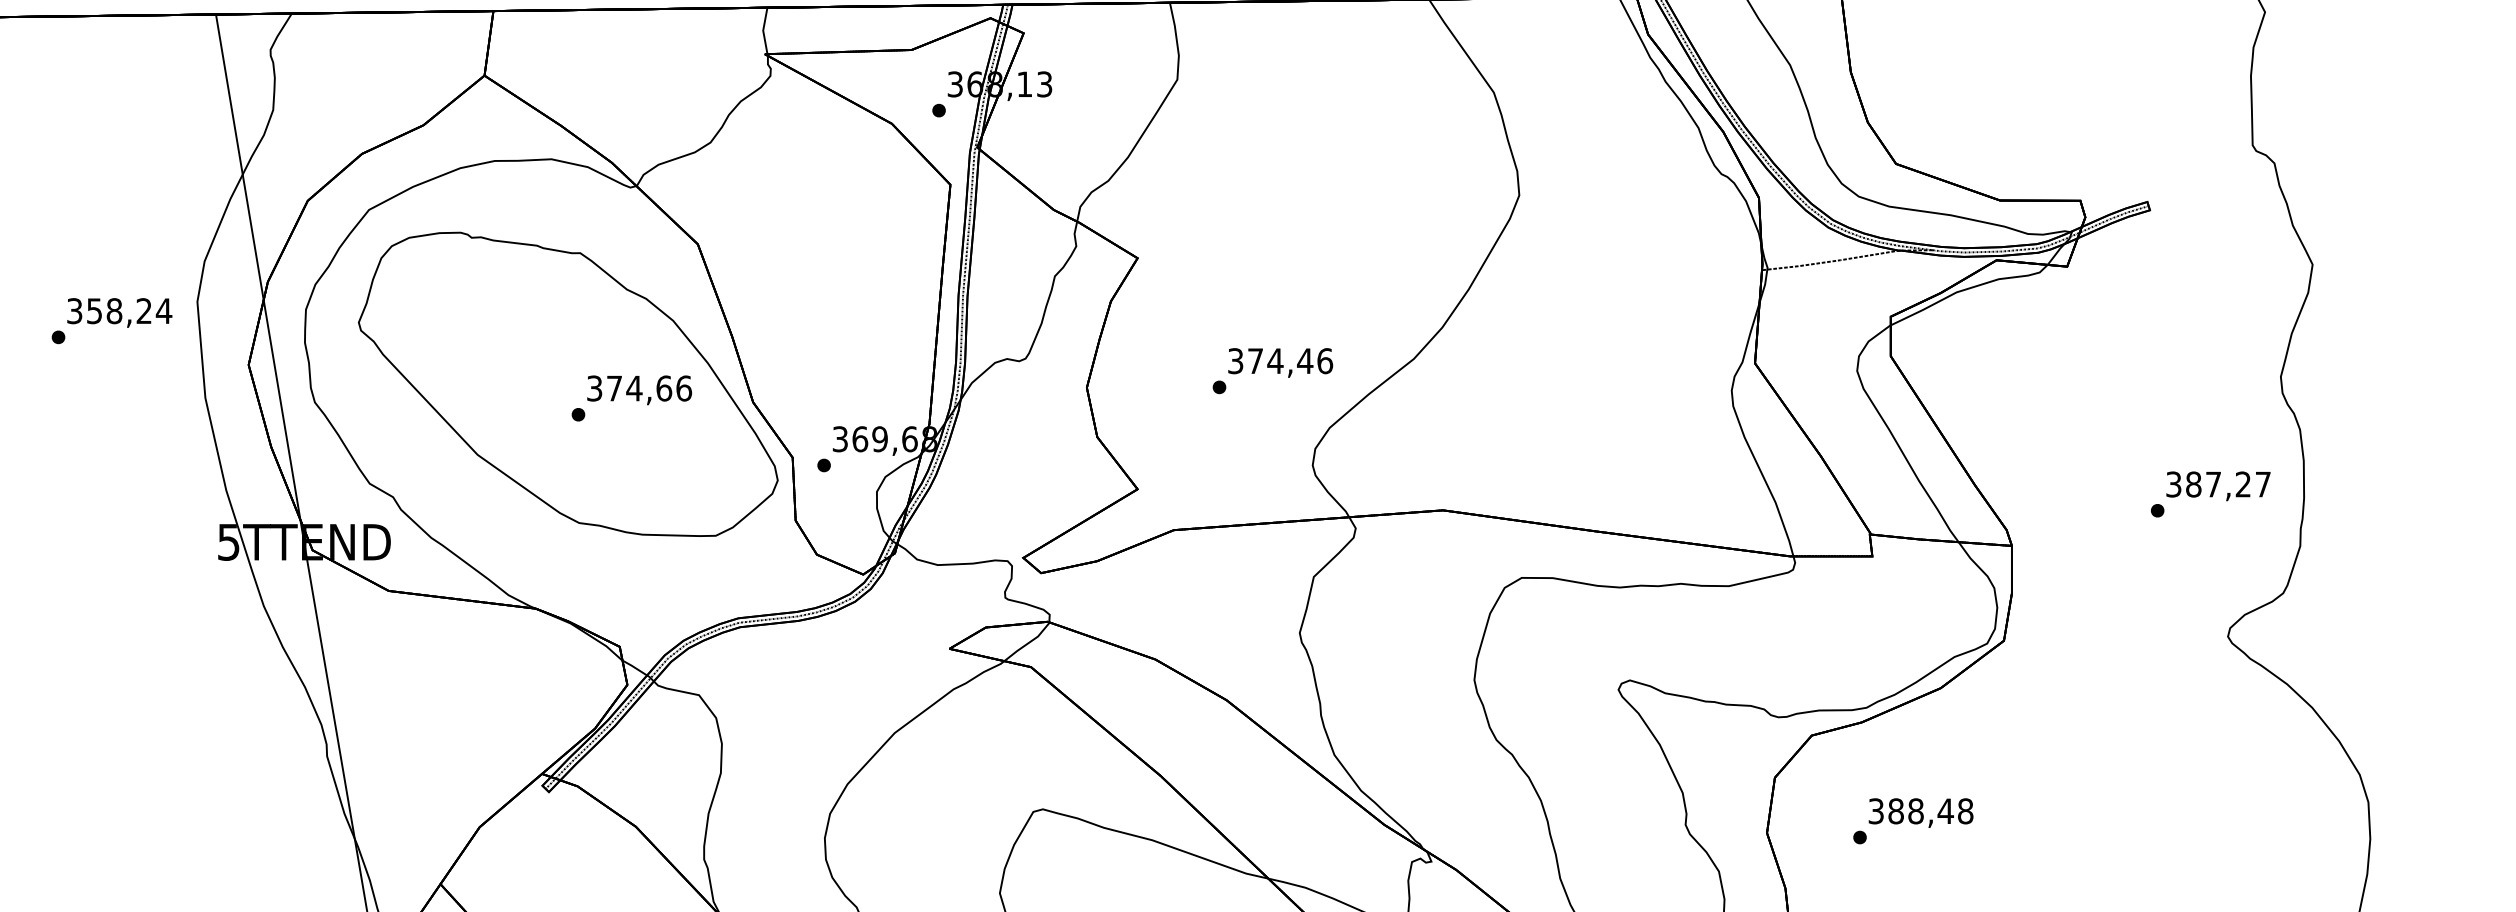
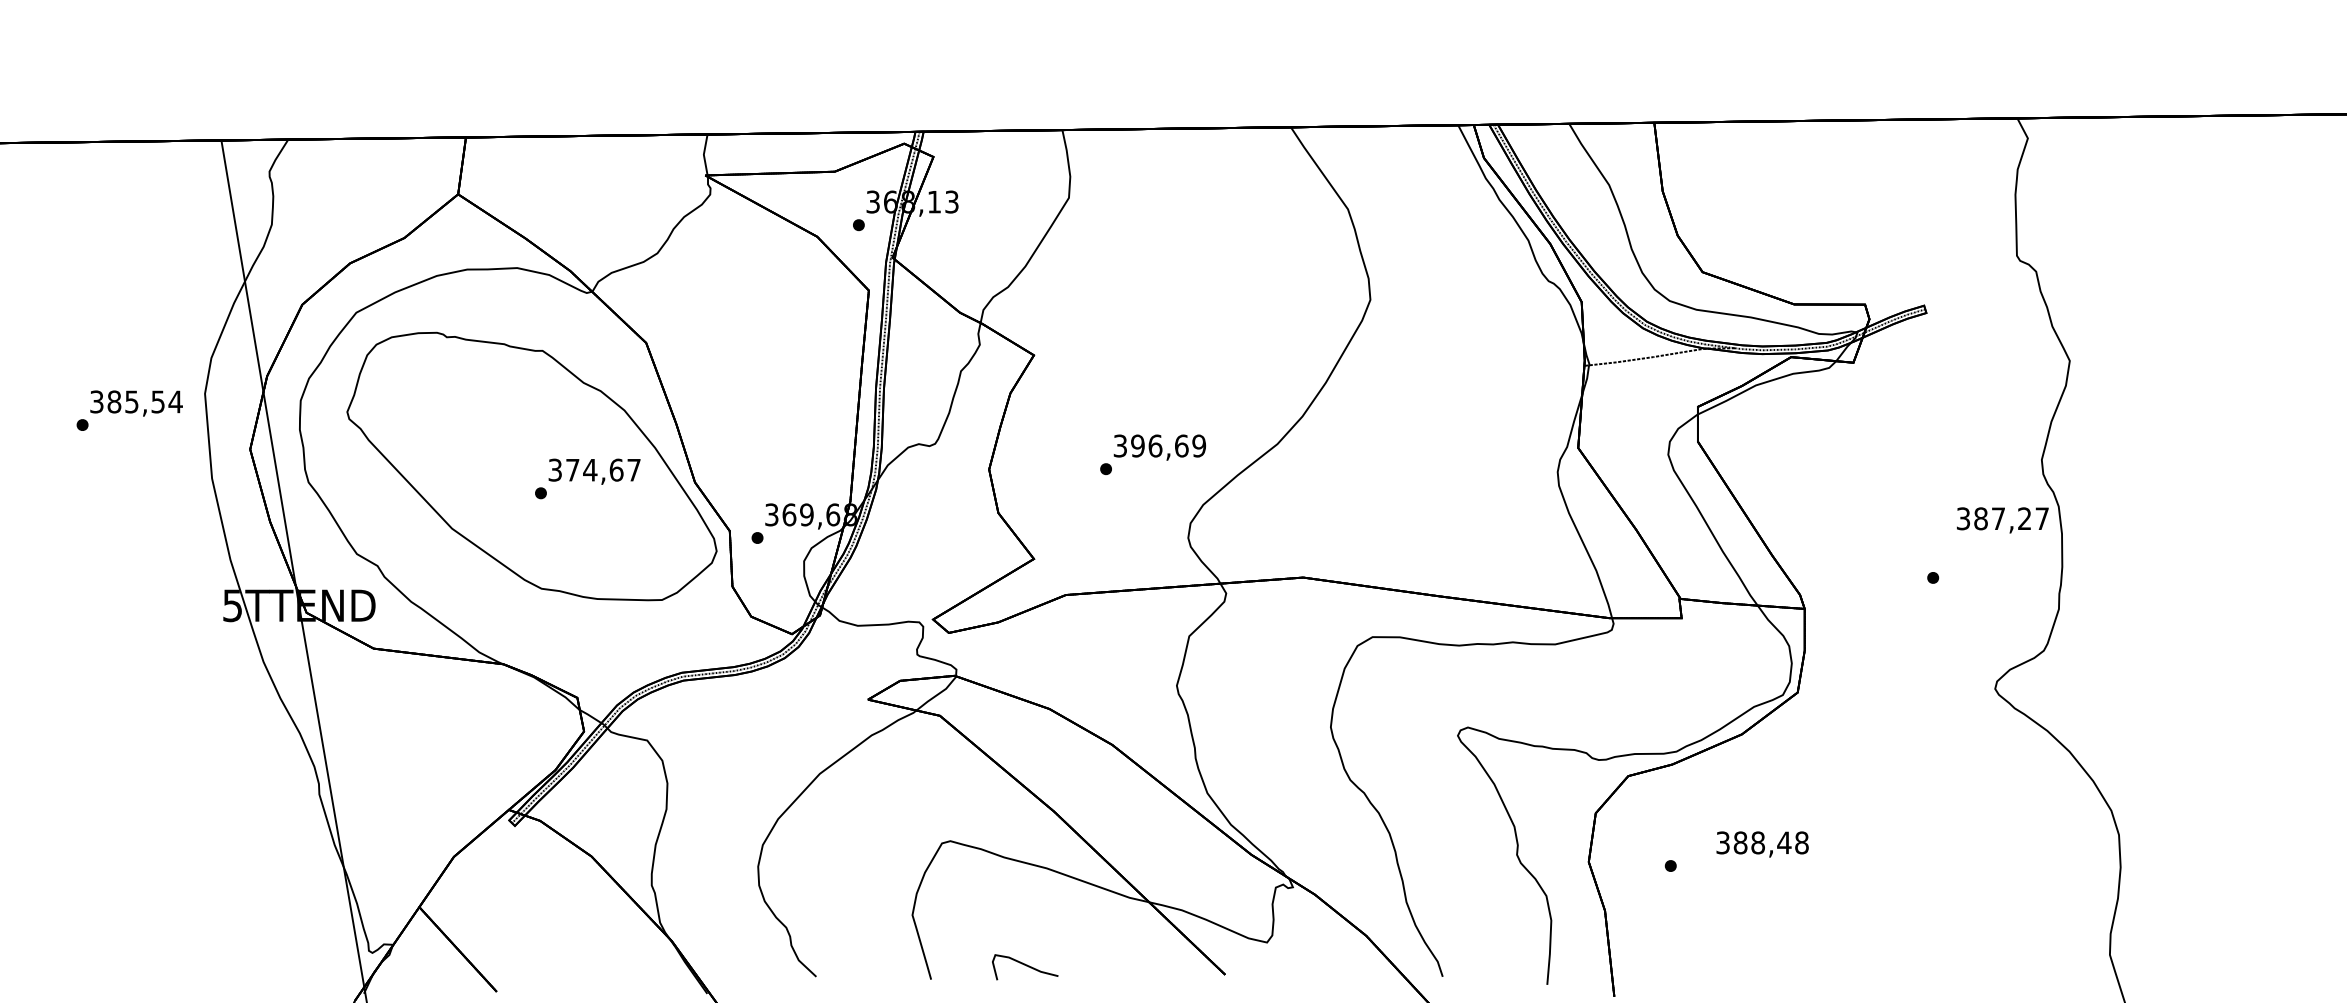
text: (118, 310) -> (135, 401), 358,24 -> 385,54
text: (1290, 360) -> (1168, 445), 374,46 -> 396,69
text: (684, 387) -> (634, 469), 374,66 -> 374,67
text: (2218, 486) -> (2002, 520), moved
text: (1920, 813) -> (1762, 844), moved

